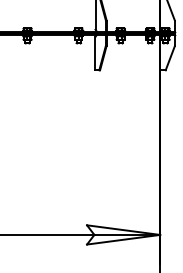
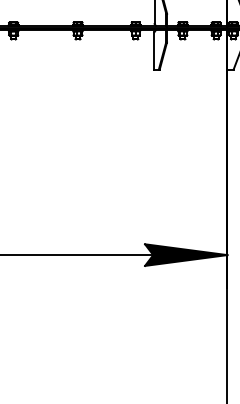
fill: (123, 234) -> (186, 254), added

